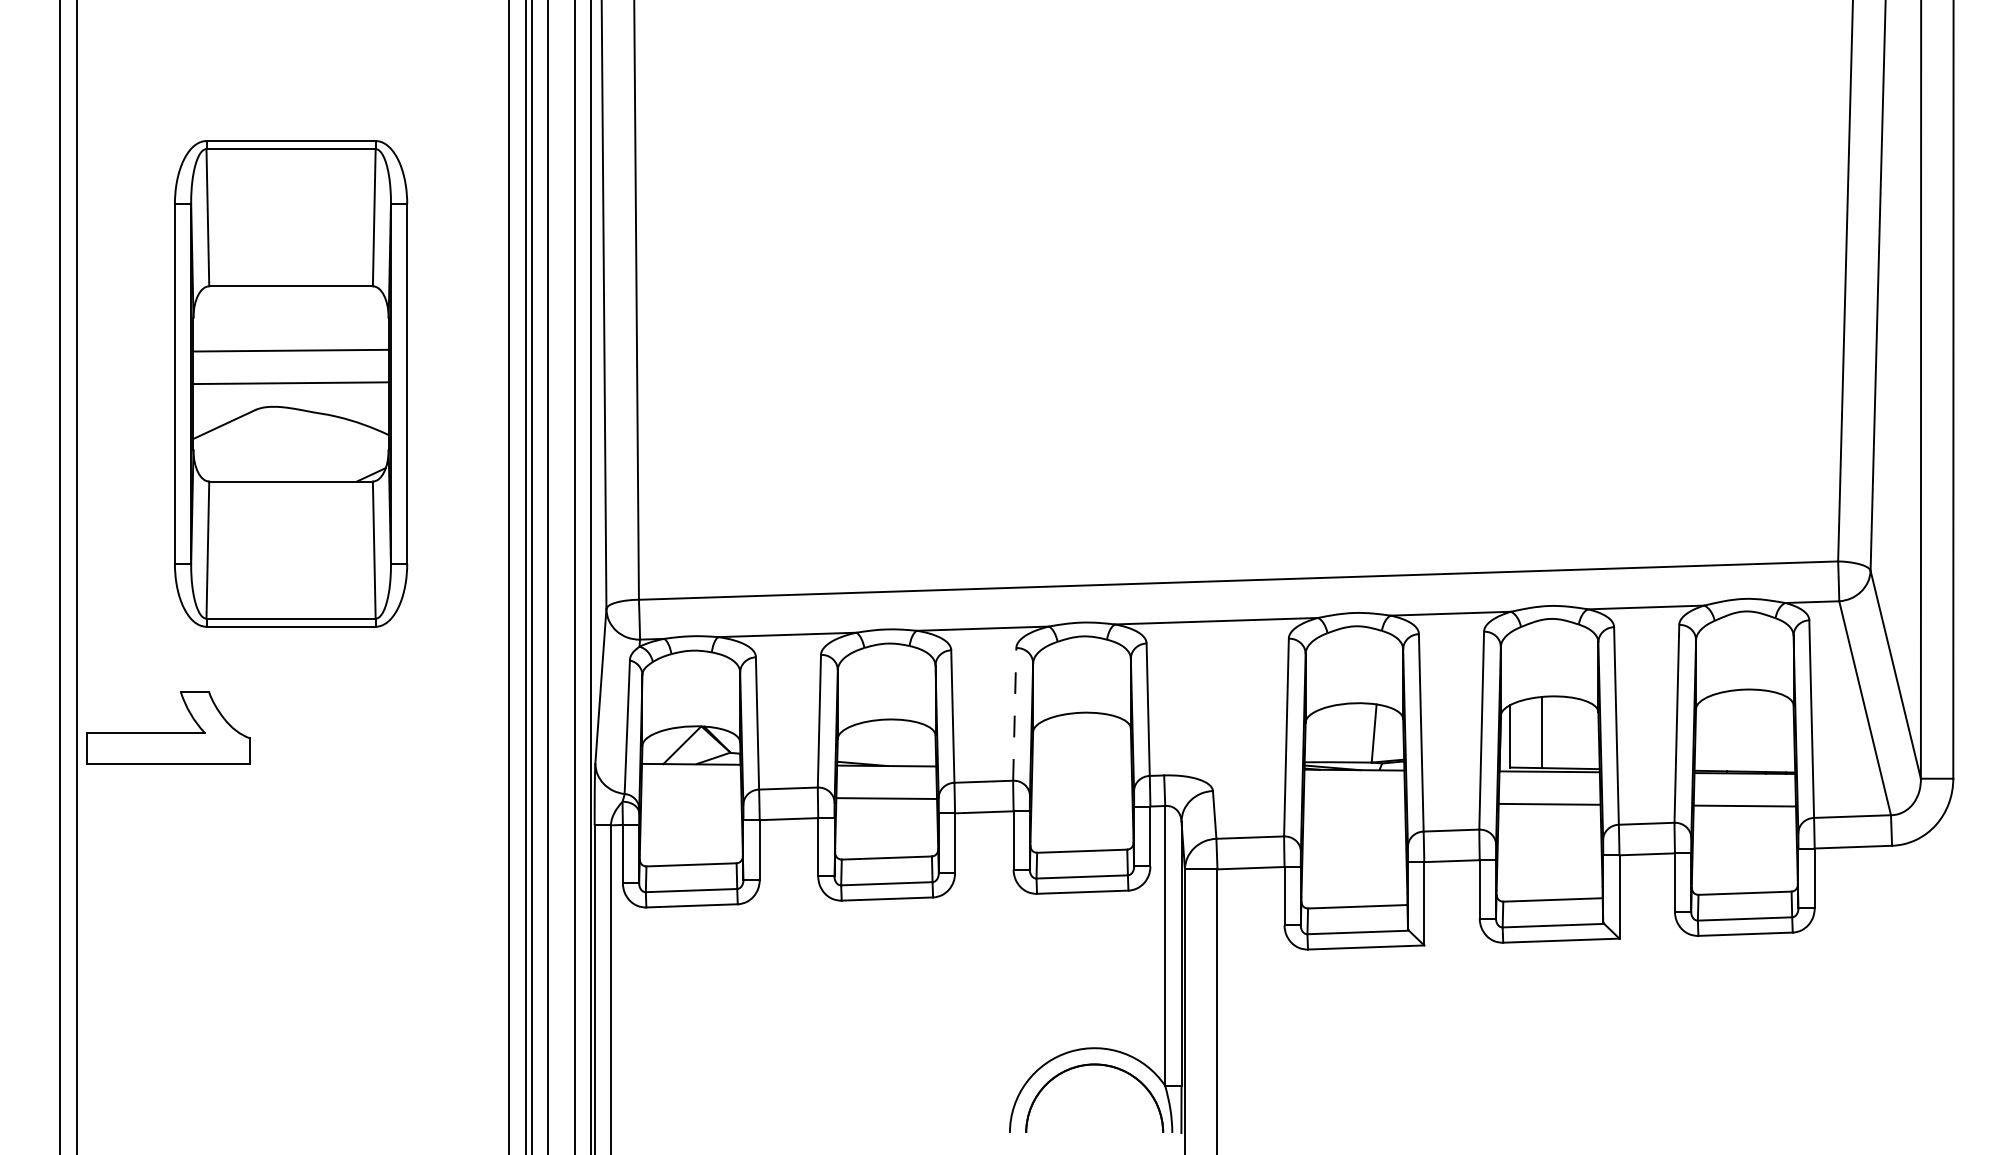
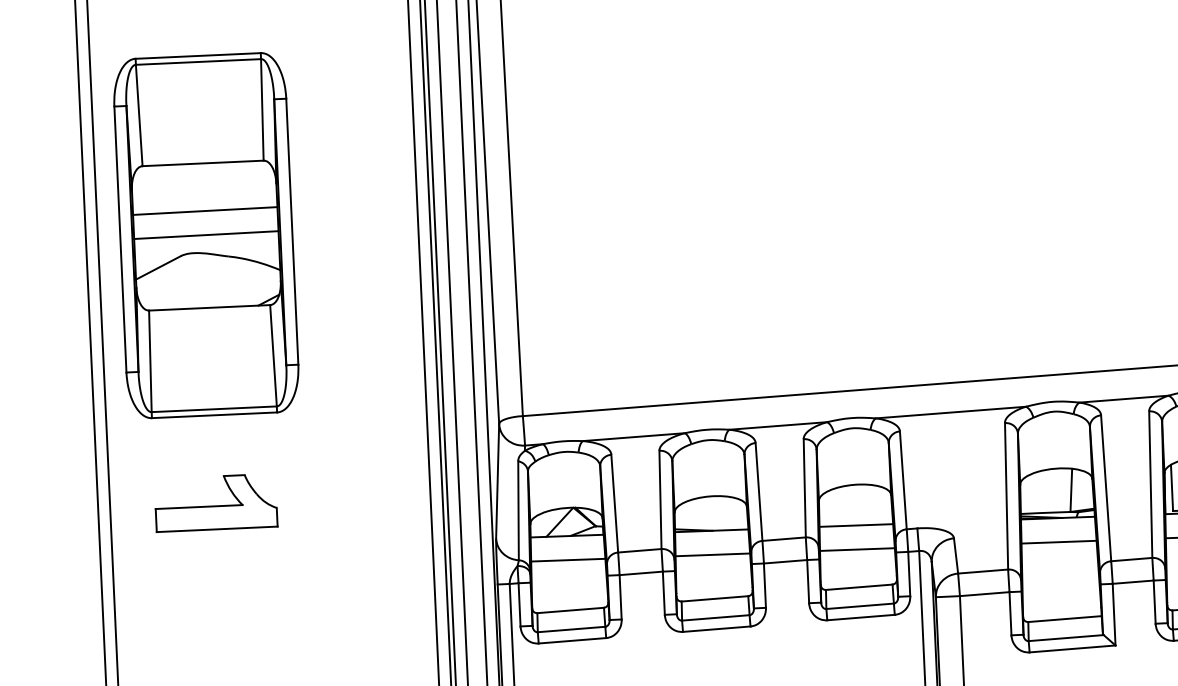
part: (291, 383) -> (206, 235), moved
line: (1014, 713) -> (804, 487), dashed -> solid
part: (168, 727) -> (215, 502), moved
line: (1081, 767) -> (855, 525), added
line: (691, 796) -> (568, 559), added
line: (1081, 799) -> (857, 549), added
line: (1354, 802) -> (1059, 542), added

